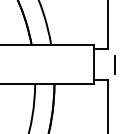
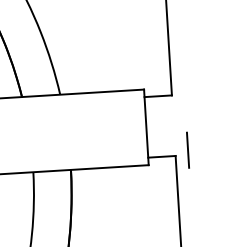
line: (114, 64) -> (187, 149), moved

